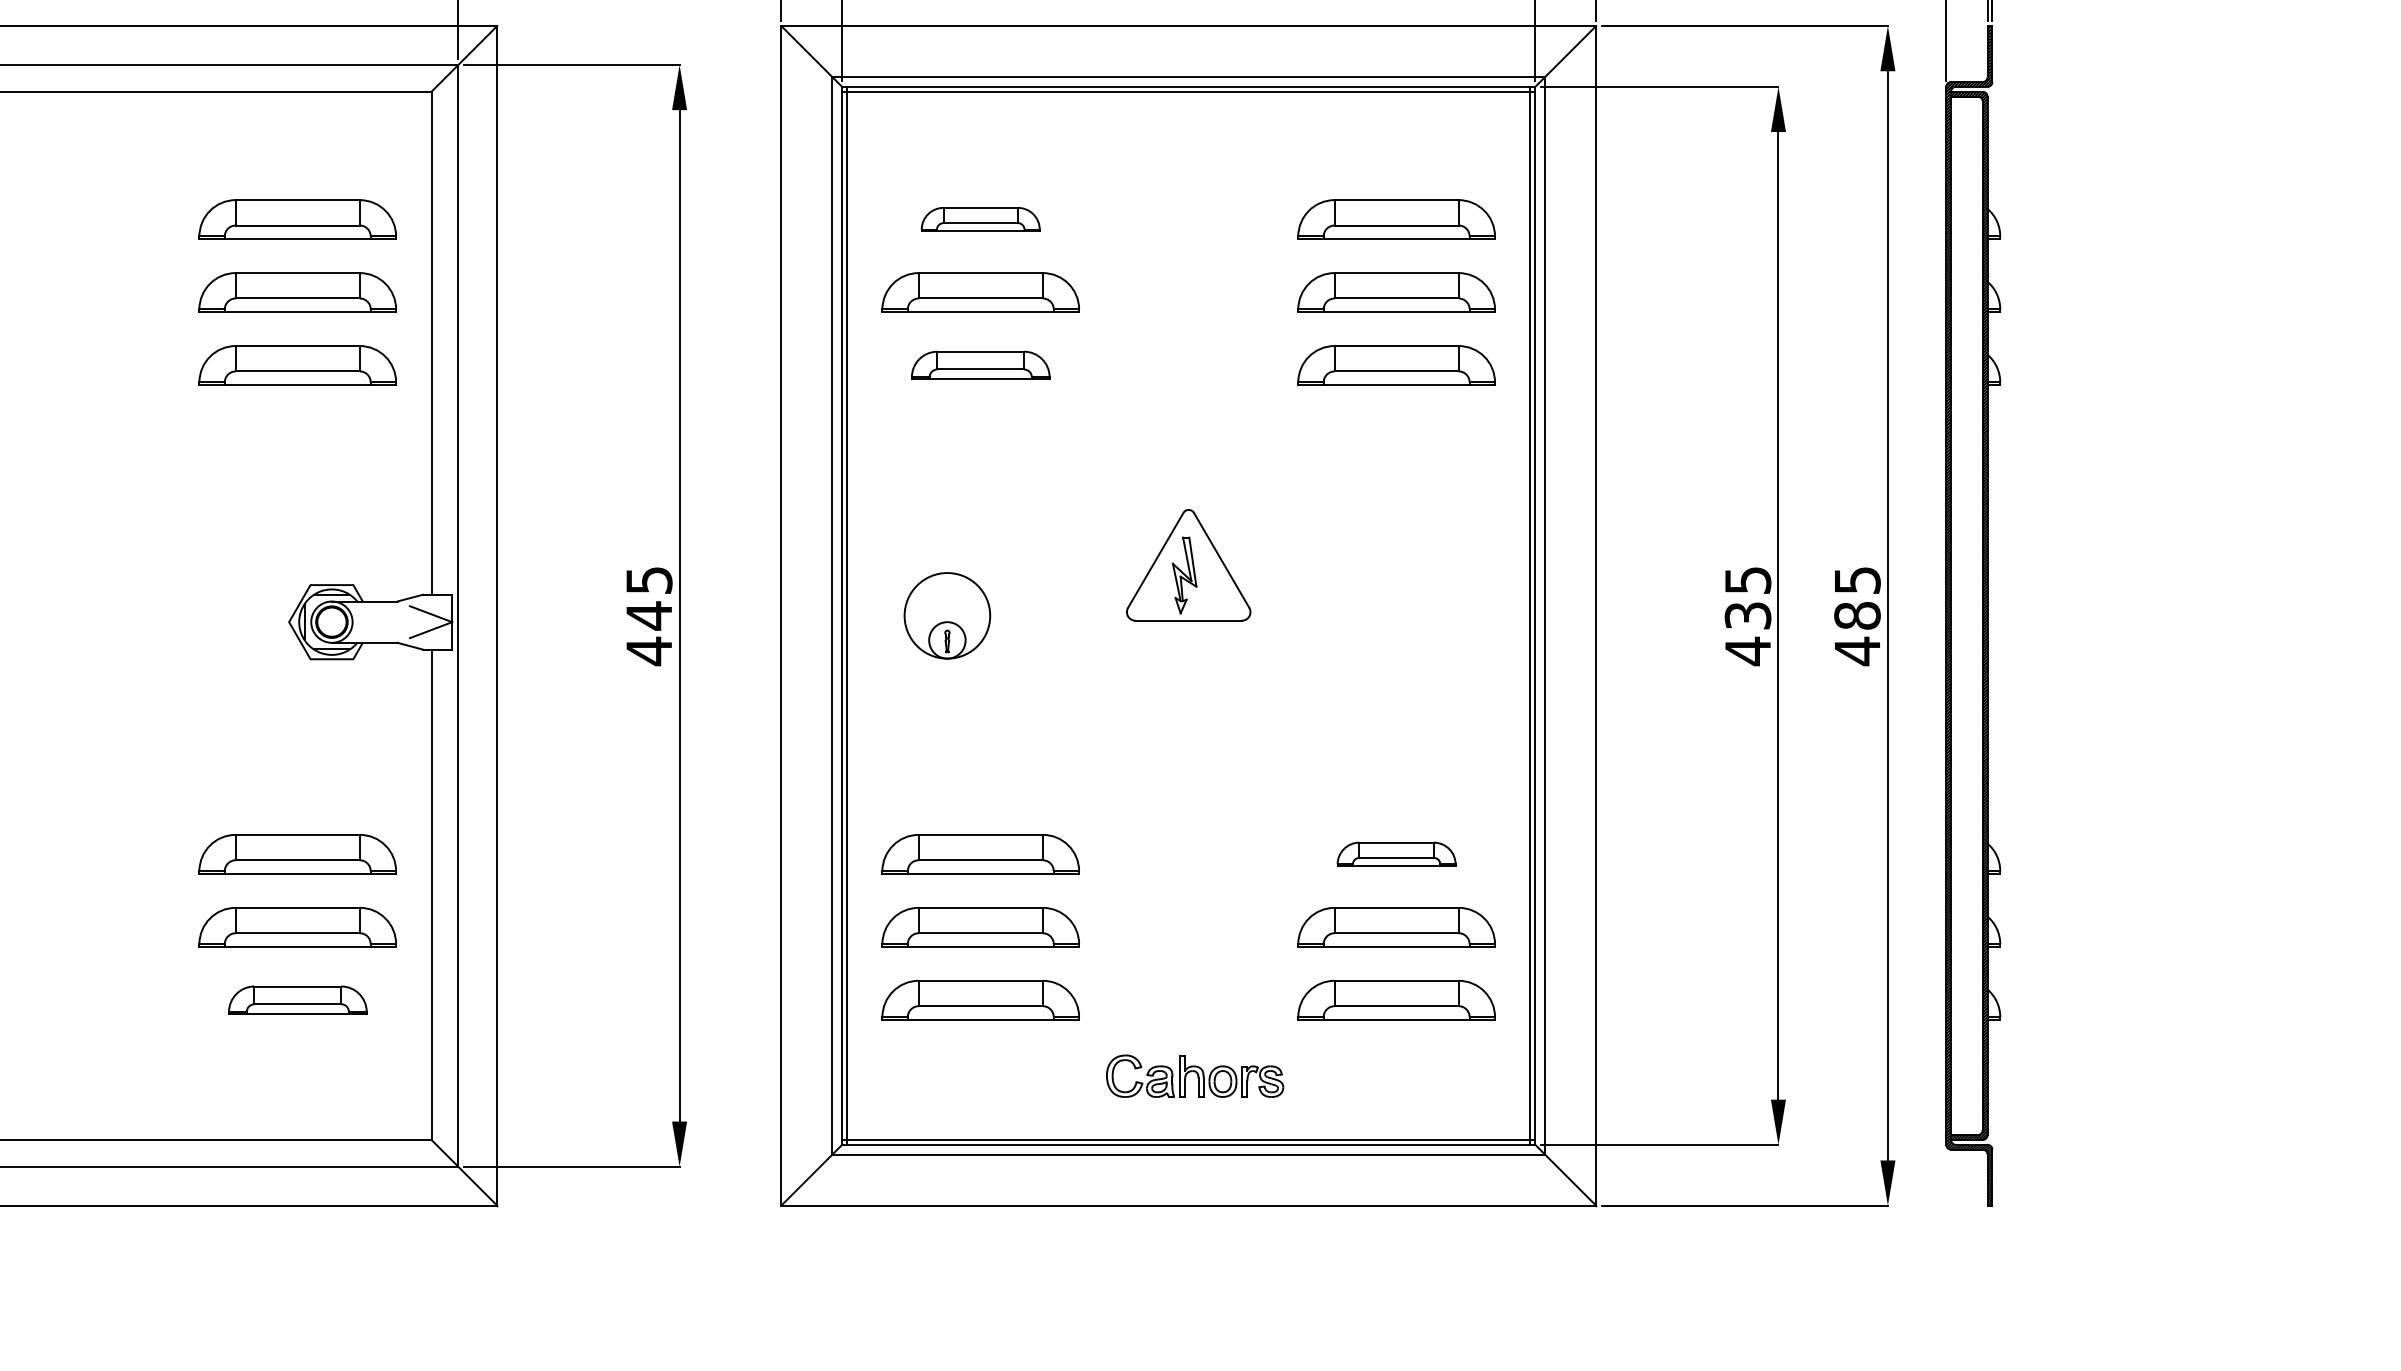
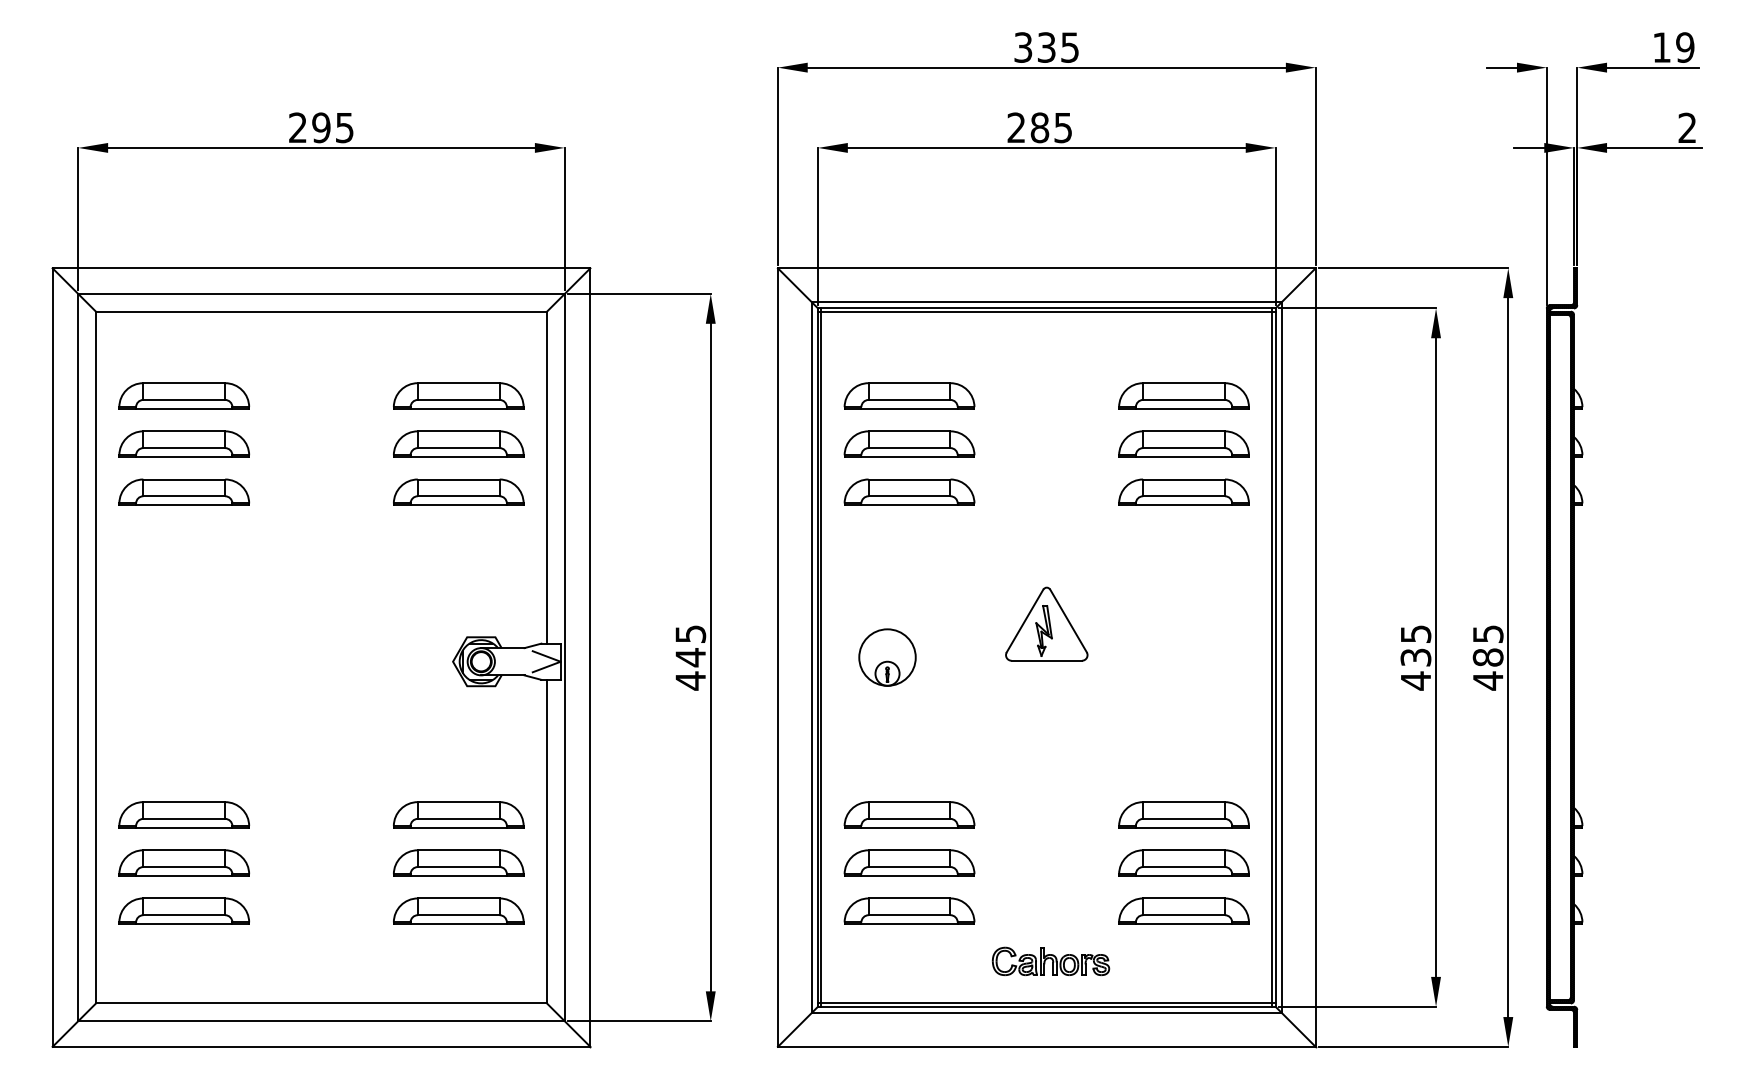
part: (980, 218) -> (909, 395), size x1.67
part: (980, 364) -> (909, 491), size x1.43
part: (1395, 853) -> (1183, 814), size x1.67
part: (297, 999) -> (458, 910), size x1.43

